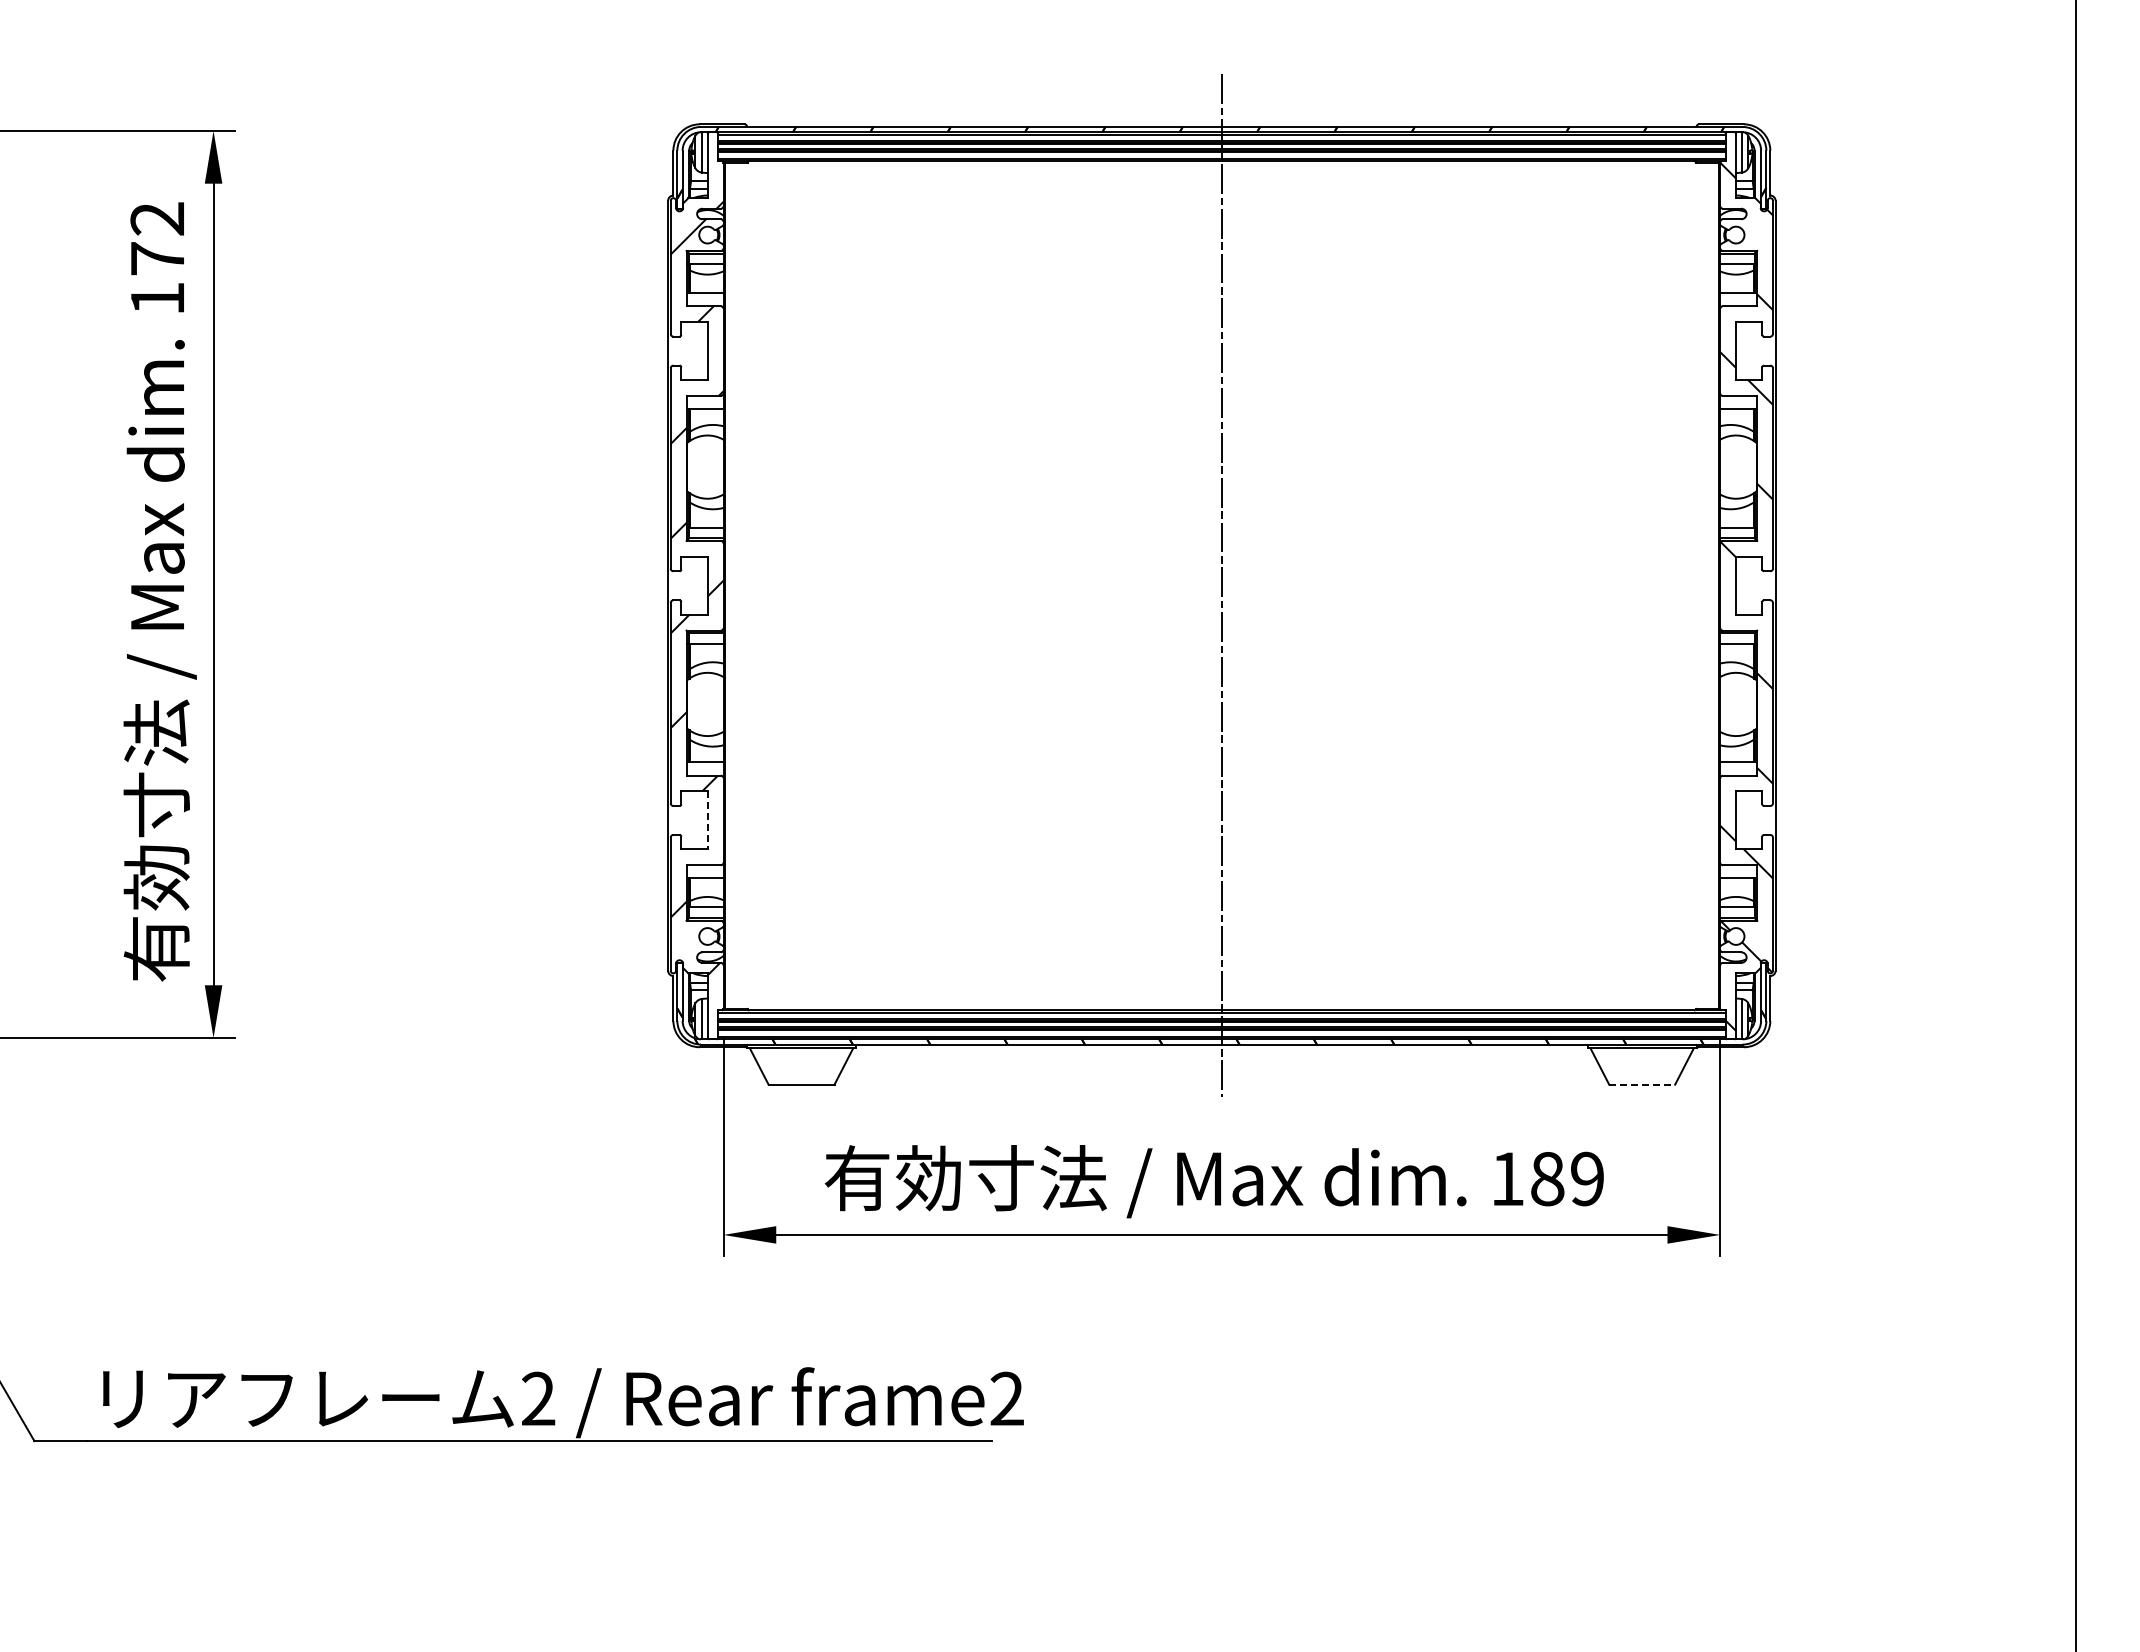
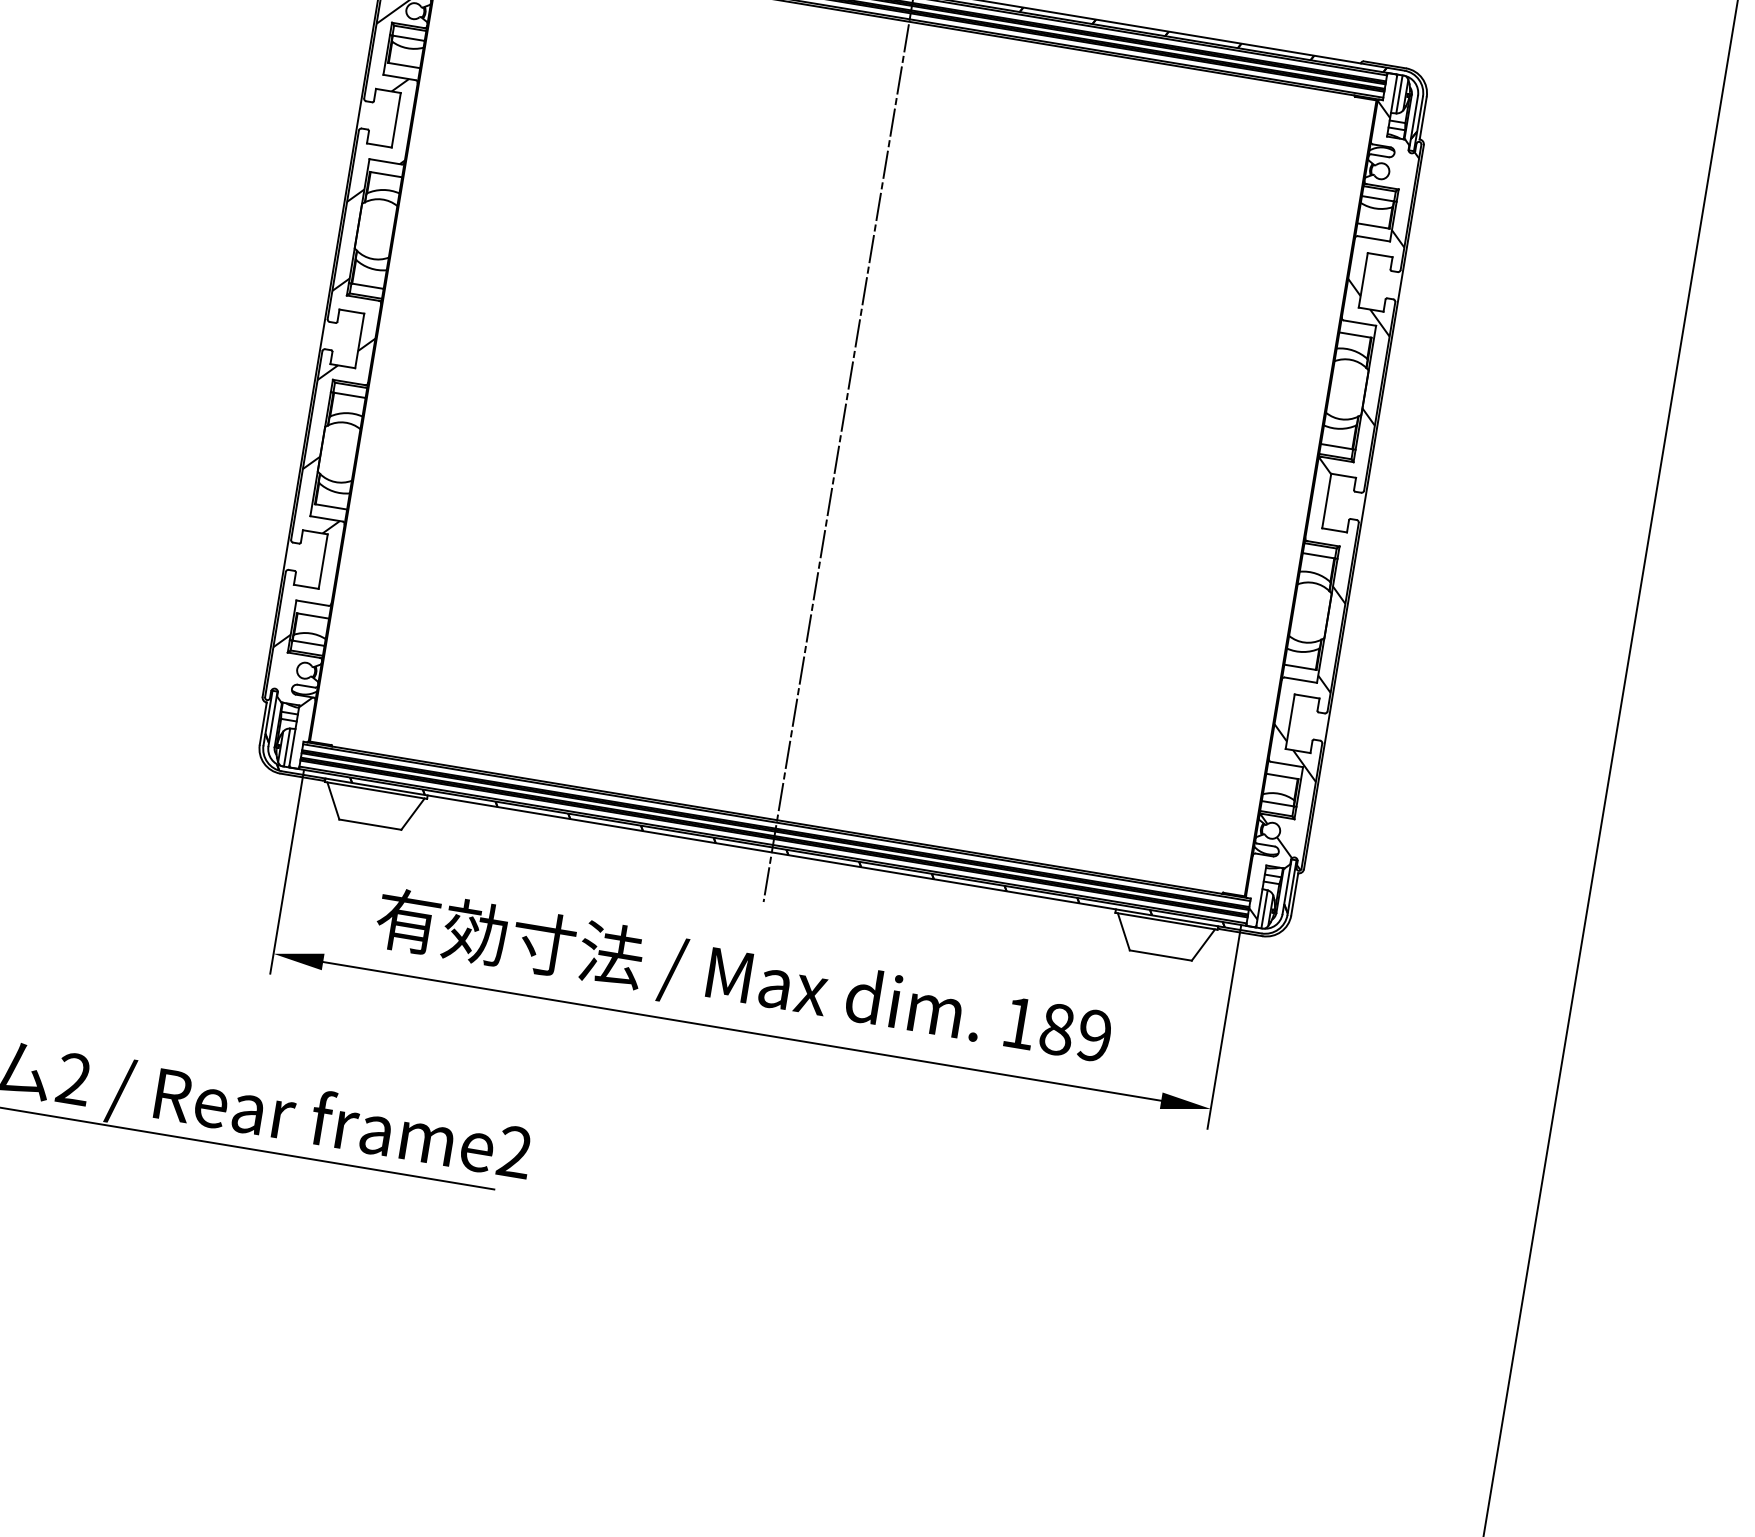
line: (707, 820) -> (323, 561), dashed -> solid
line: (1642, 1084) -> (1161, 955), dashed -> solid

